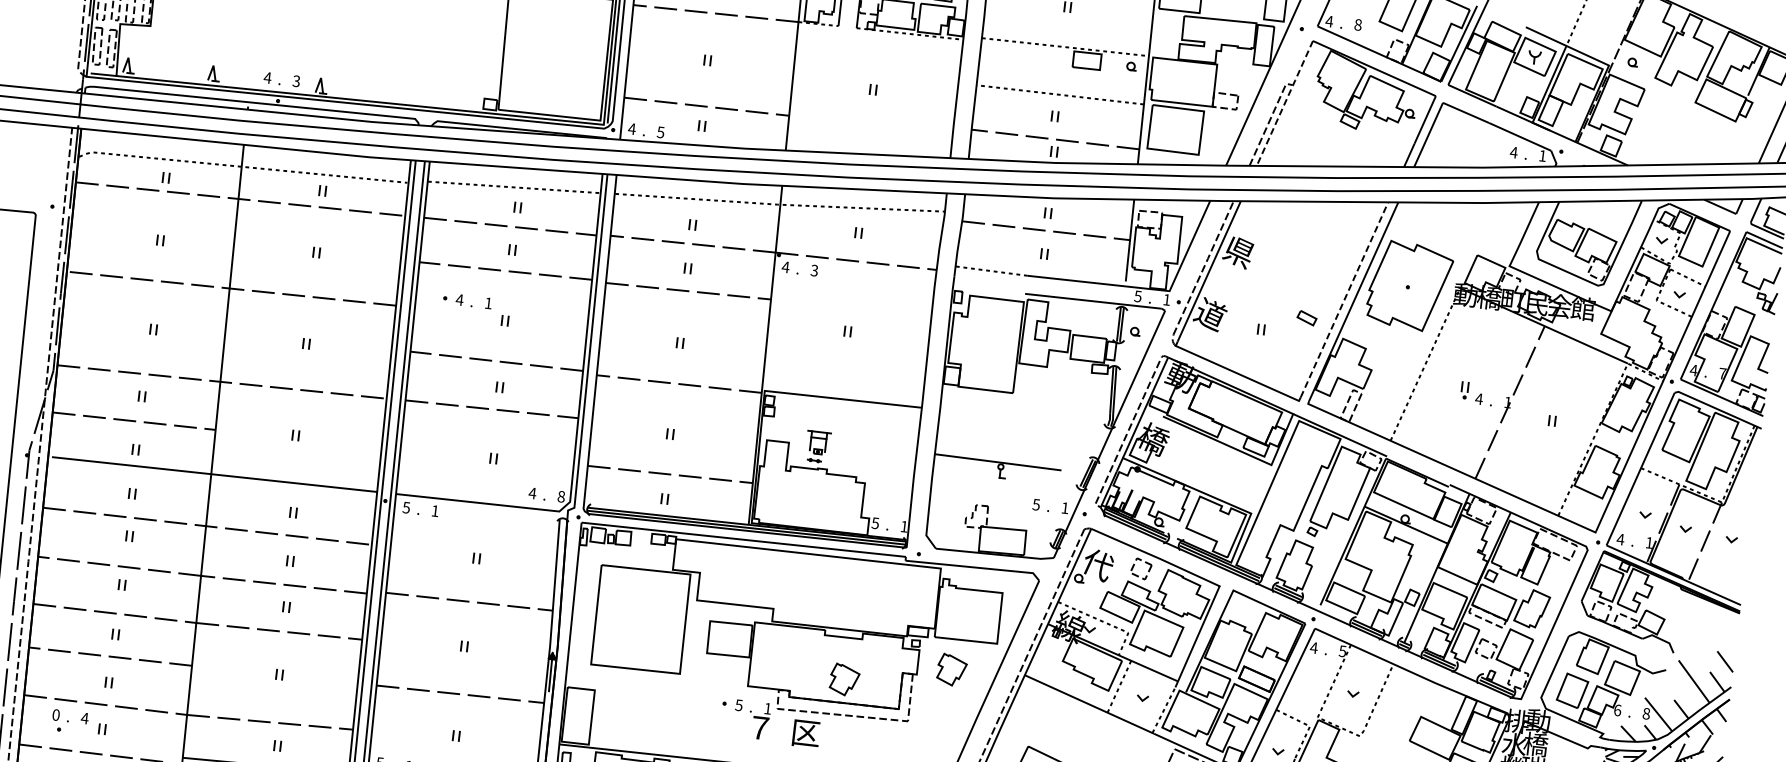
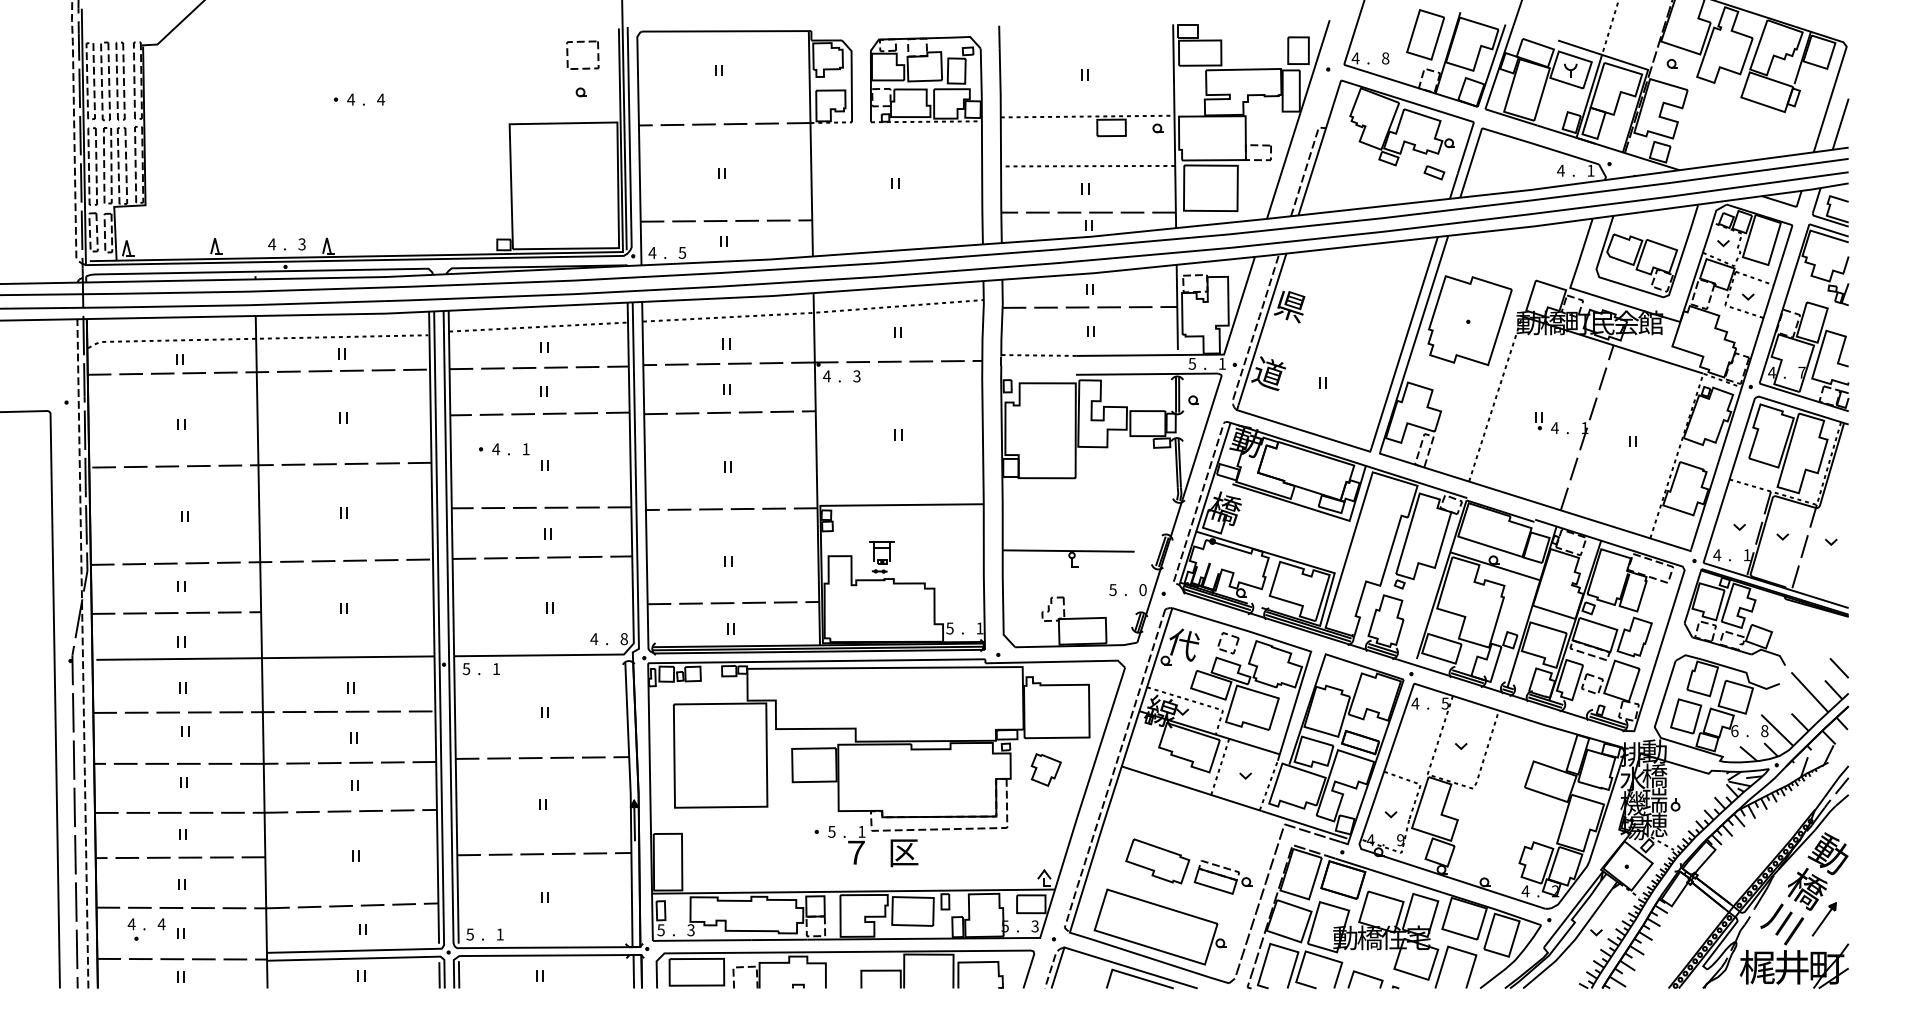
line: (1285, 102) -> (1320, 146), dashed -> solid
line: (1344, 299) -> (1404, 342), dashed -> solid
part: (1307, 317) -> (1434, 172), moved
text: (1064, 508) -> (1142, 590), 1 -> 0
part: (843, 679) -> (936, 792), removed
text: (55, 715) -> (131, 924), 0 -> 4

